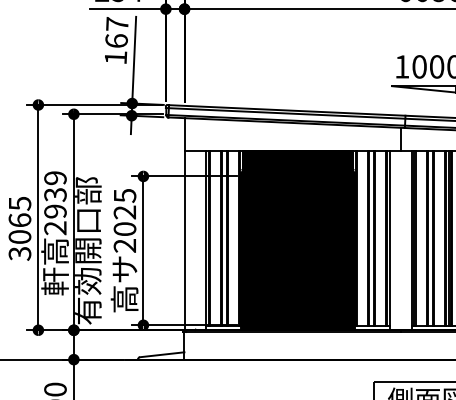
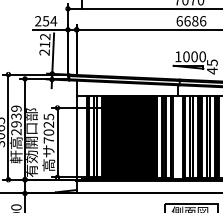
text: (115, 40) -> (44, 44), 167 -> 212
text: (124, 246) -> (48, 140), 2025 -> 7025

